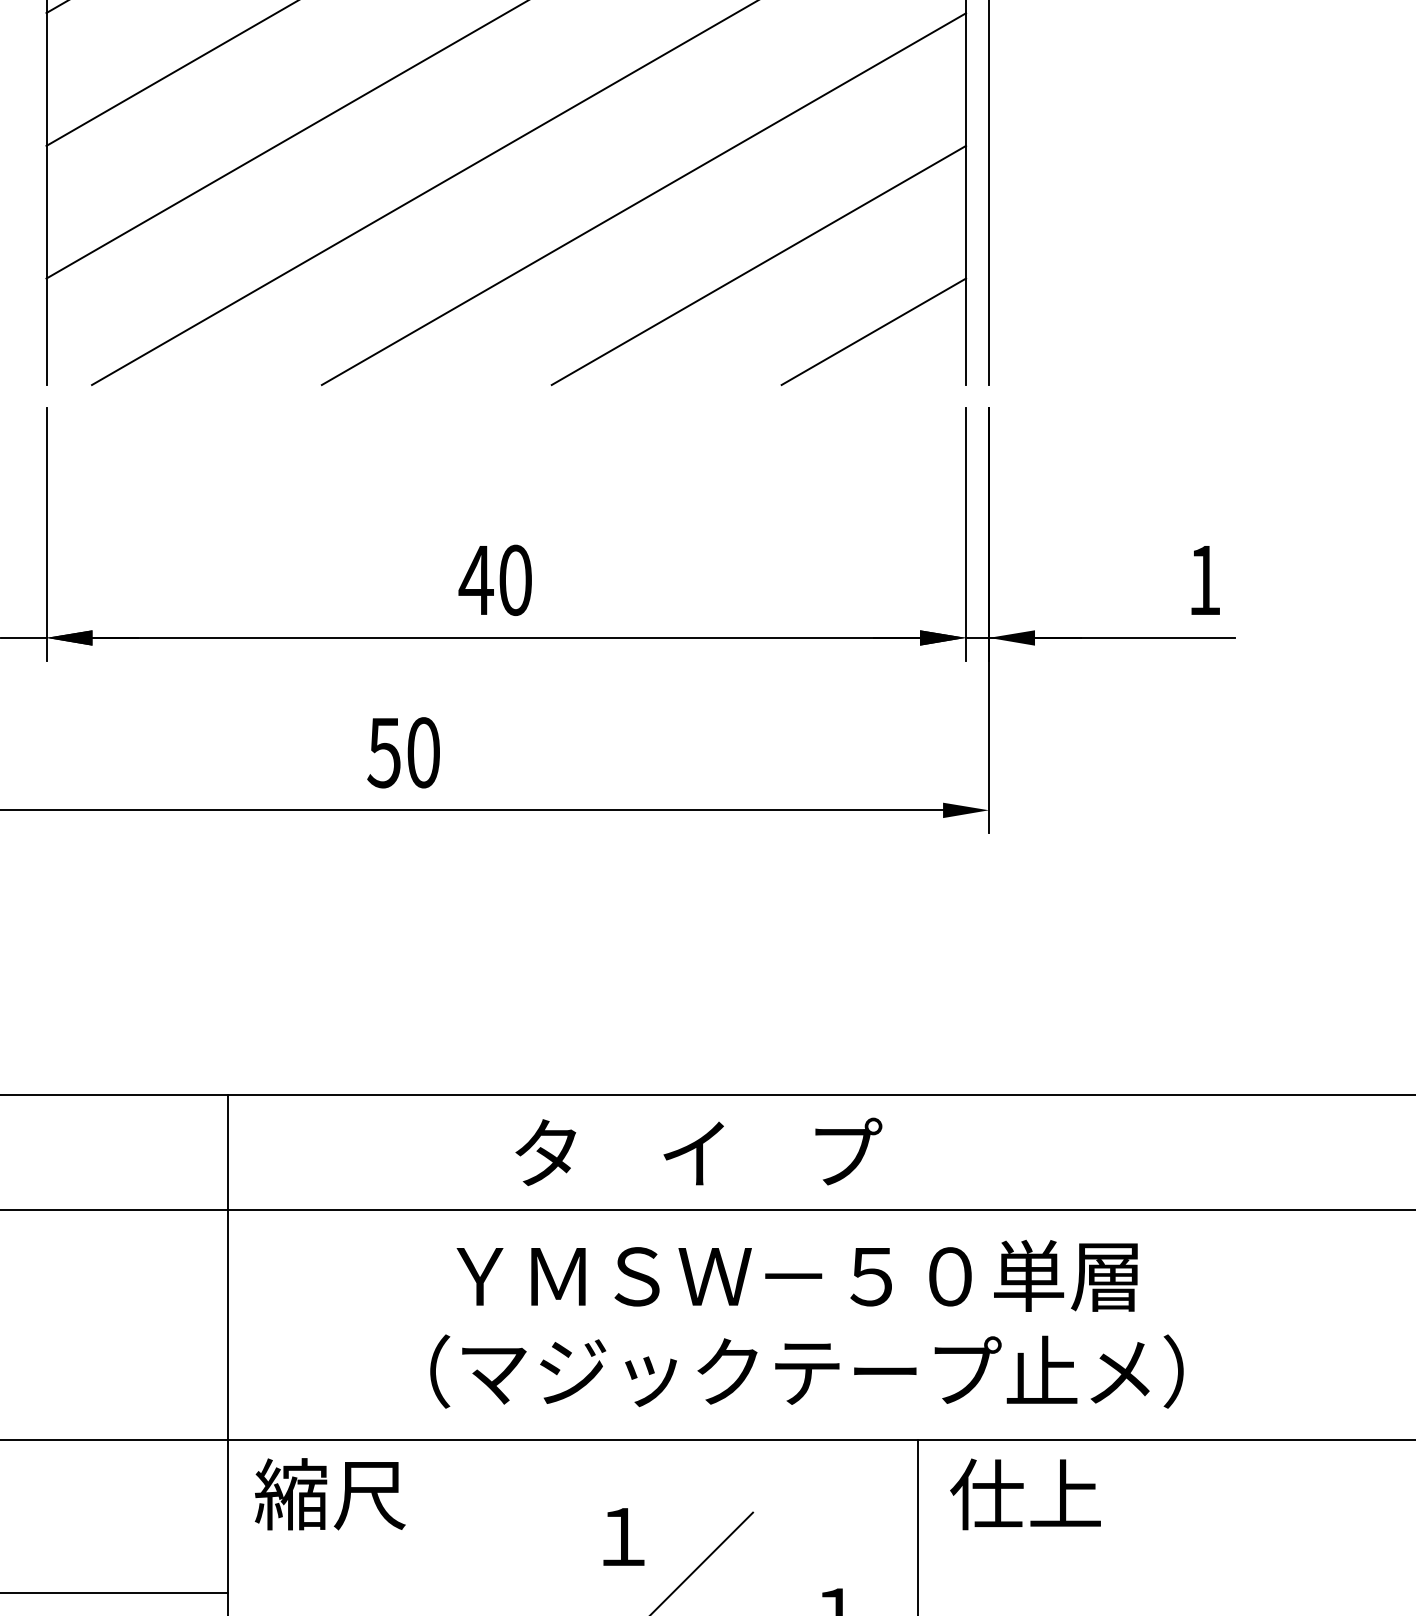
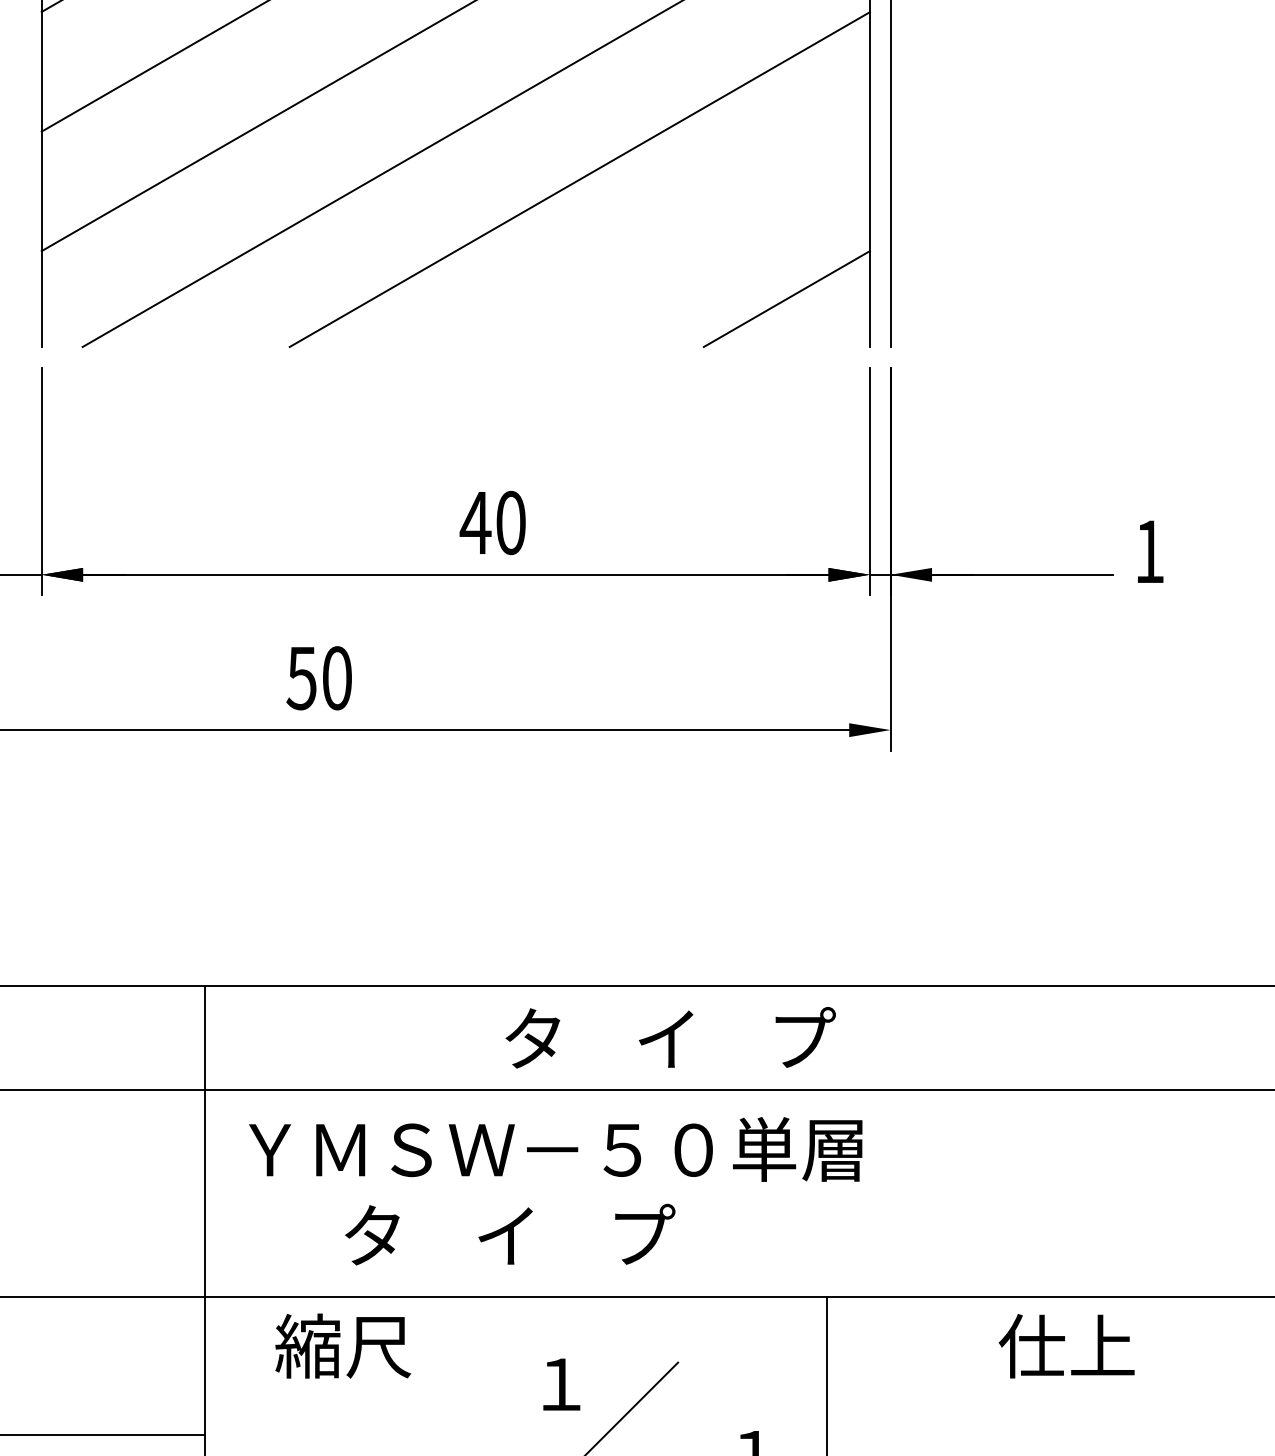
line: (758, 265) -> (682, 239), removed
text: (494, 579) -> (492, 522), moved
text: (1205, 580) -> (1150, 551), moved
text: (403, 752) -> (319, 678), moved
text: (698, 1151) -> (670, 1037), moved
text: (796, 1275) -> (555, 1149), moved
text: (783, 1371) -> (705, 1235), （マジックテープ止メ） -> タ    イ    プ
text: (329, 1494) -> (342, 1346), moved
text: (1025, 1494) -> (1066, 1346), moved

